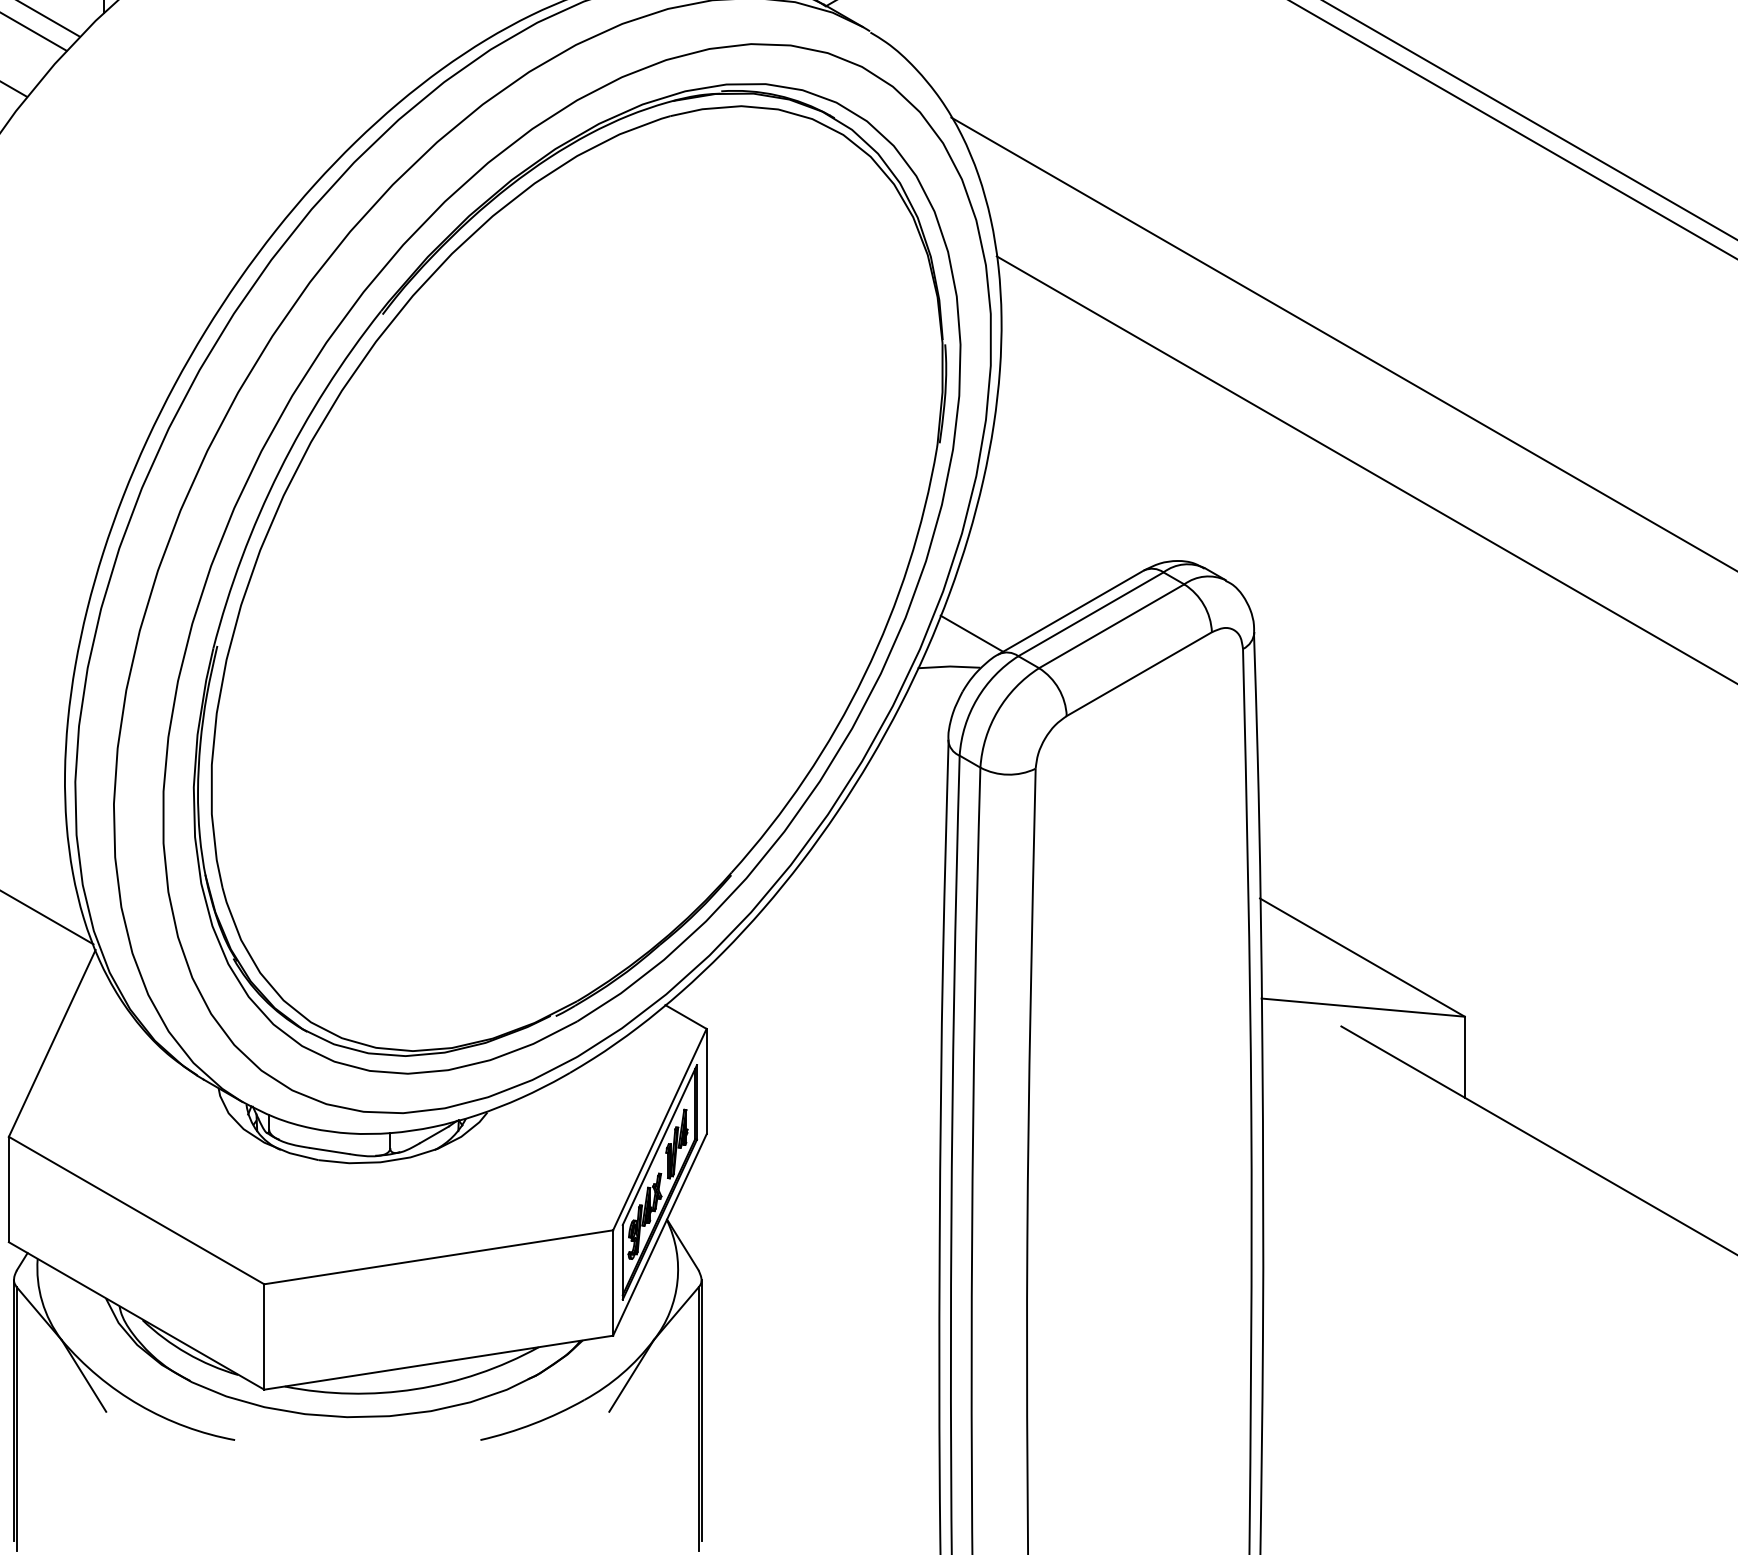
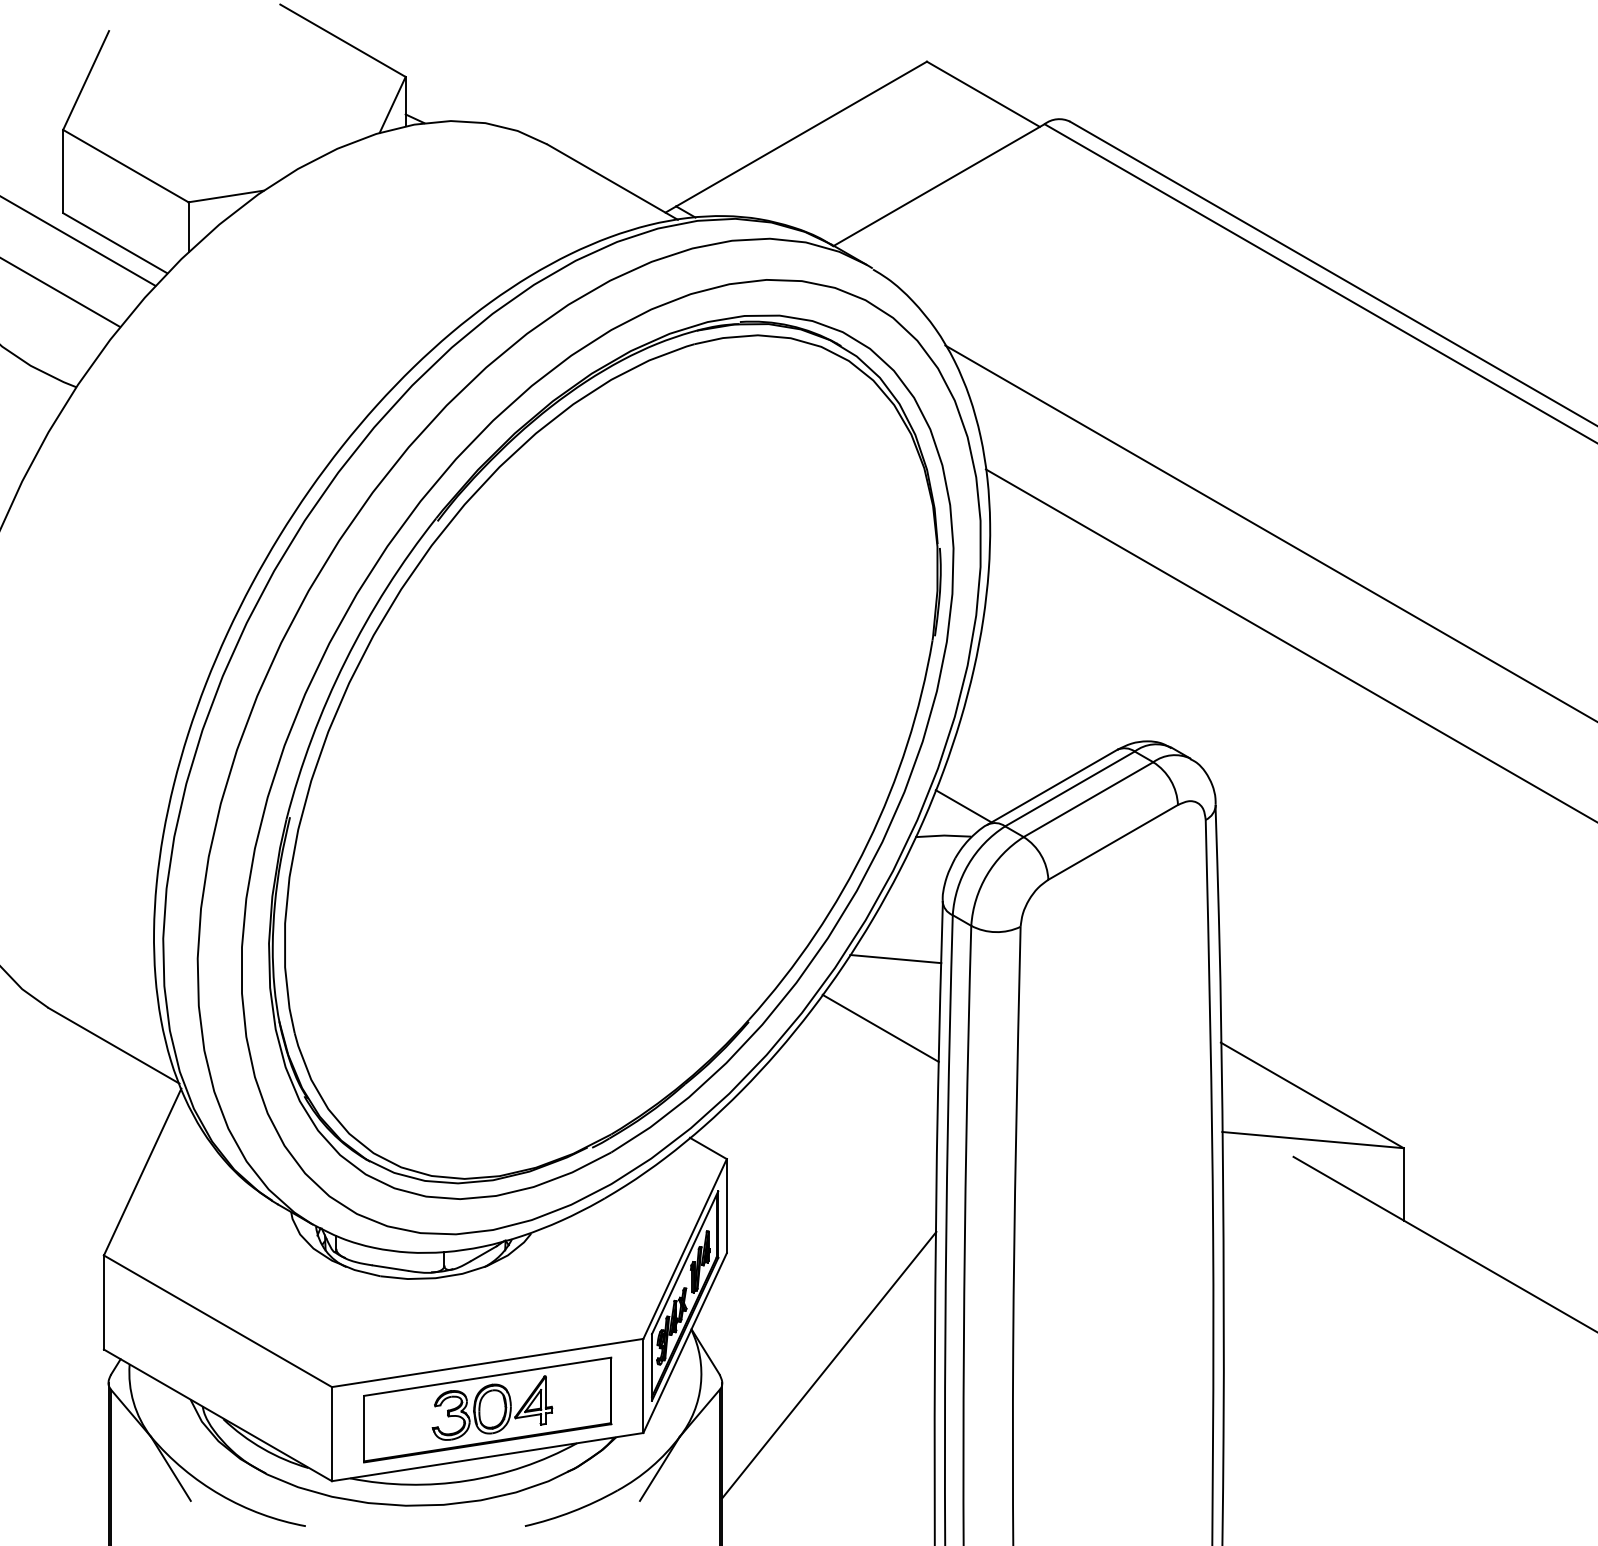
line: (895, 805) -> (895, 959), added
line: (878, 881) -> (880, 1027), added
line: (821, 1258) -> (829, 1364), added
part: (438, 1309) -> (487, 1409), added

